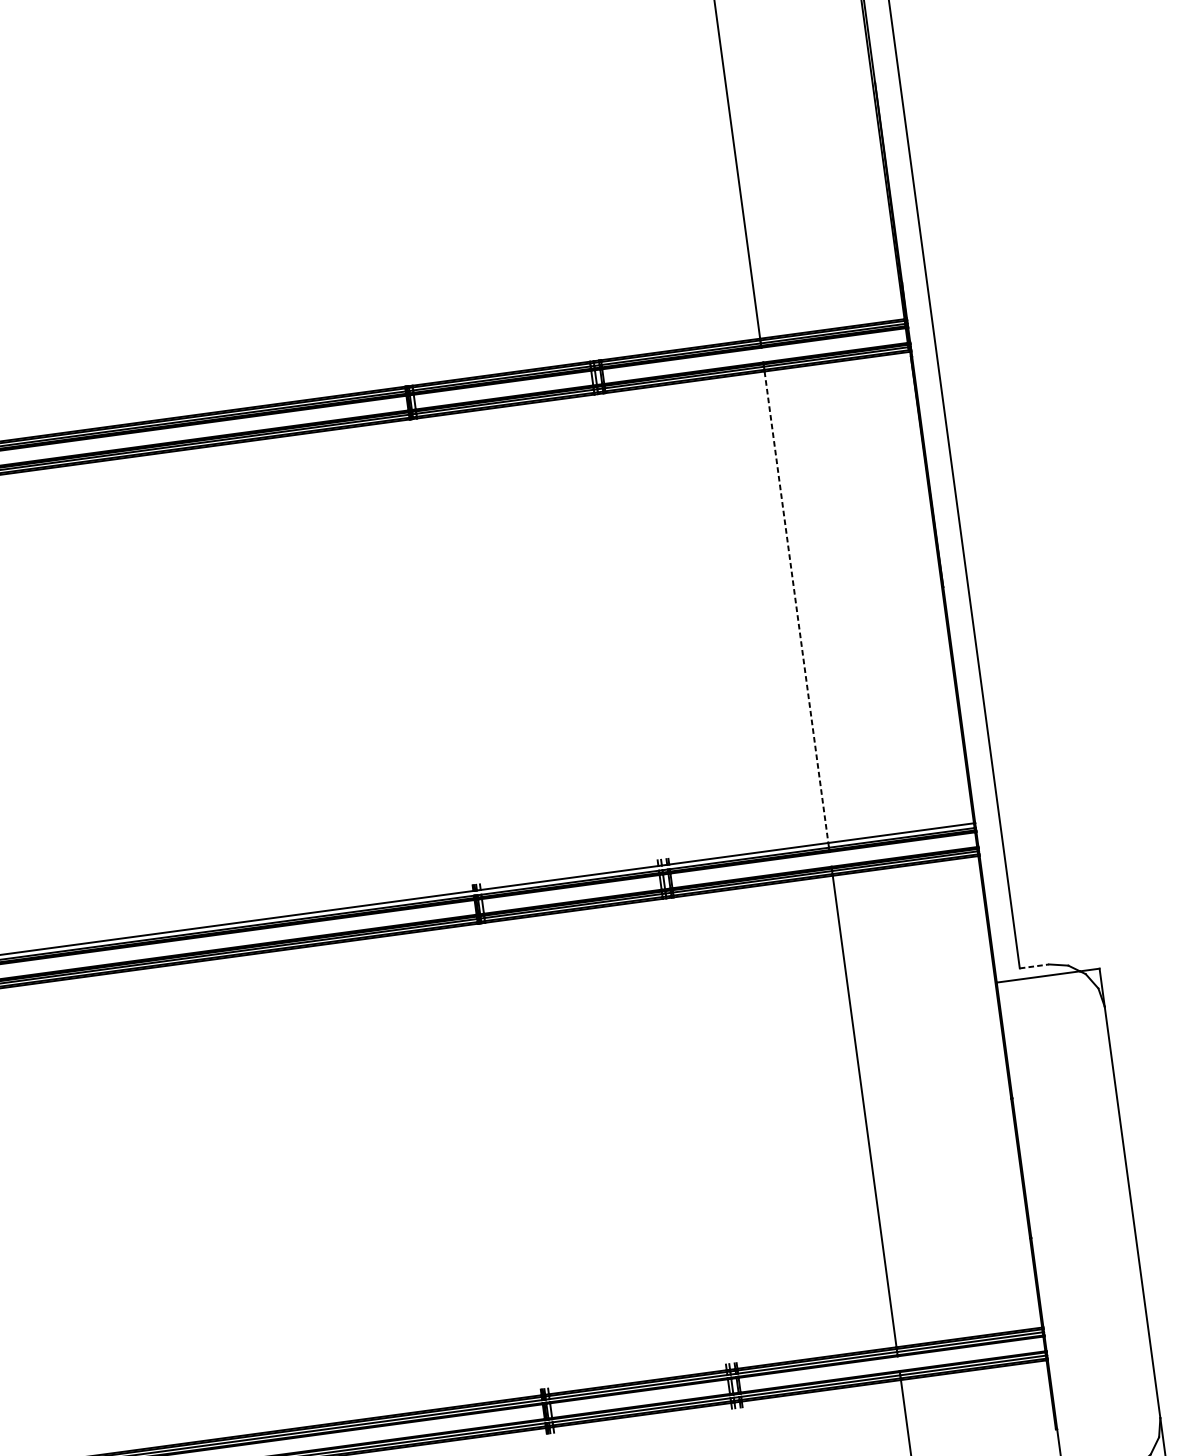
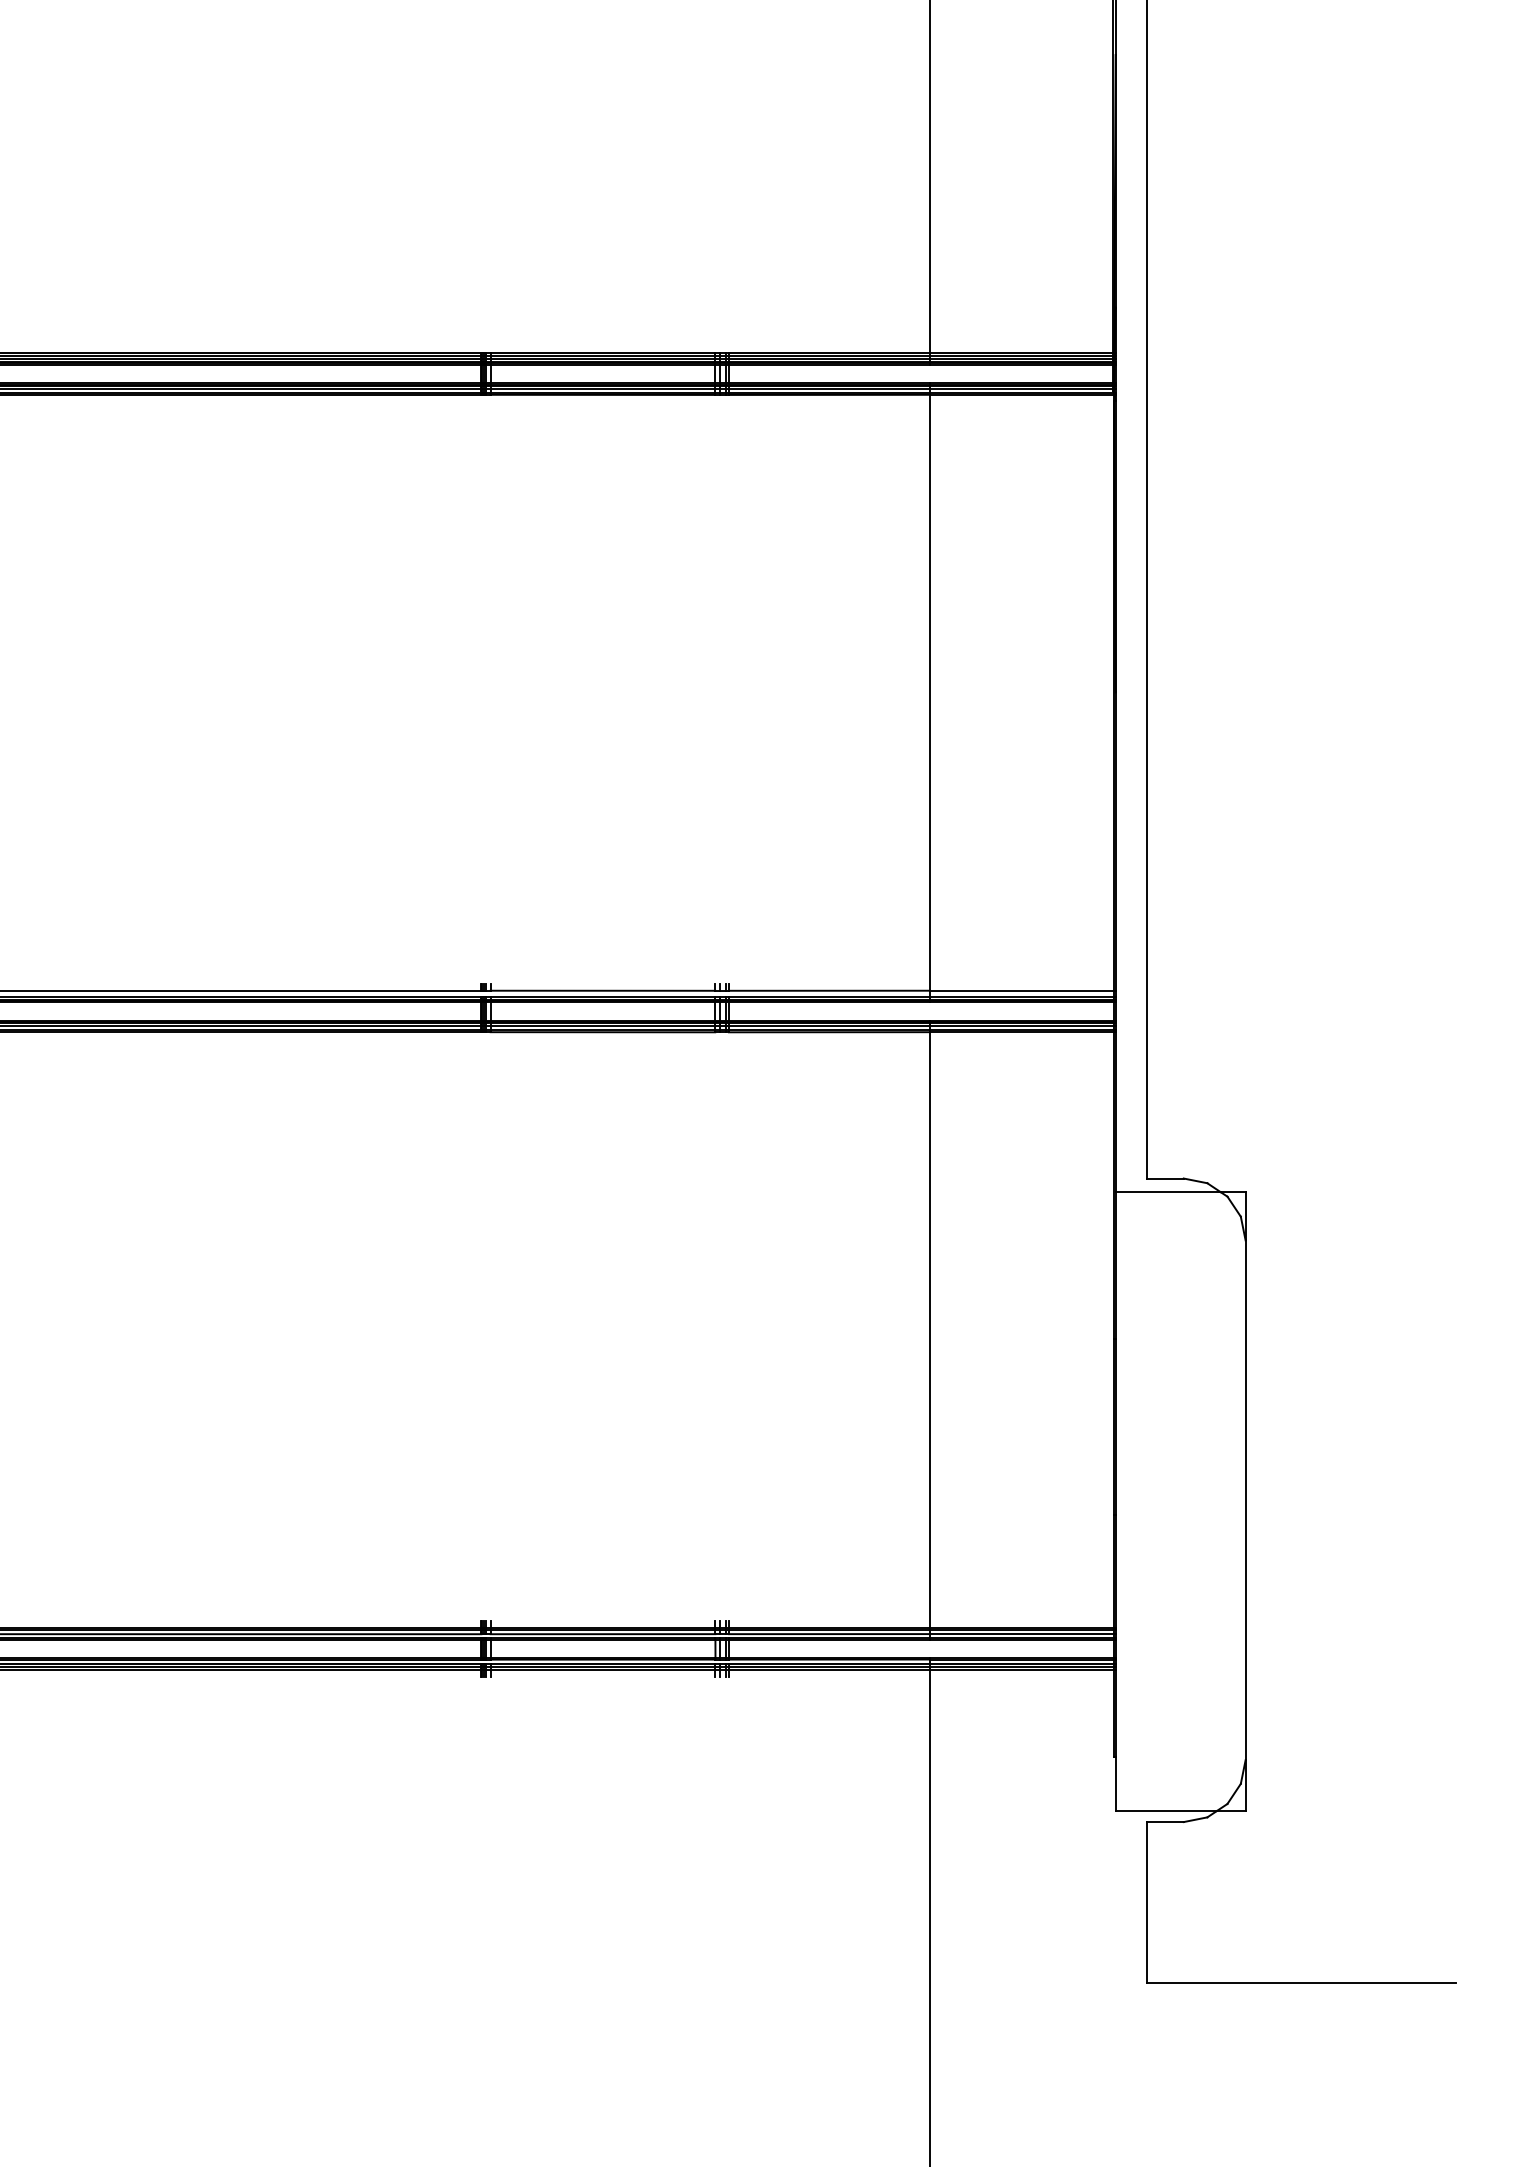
line: (796, 606) -> (930, 692), dashed -> solid
line: (1034, 966) -> (1165, 1178), dashed -> solid

